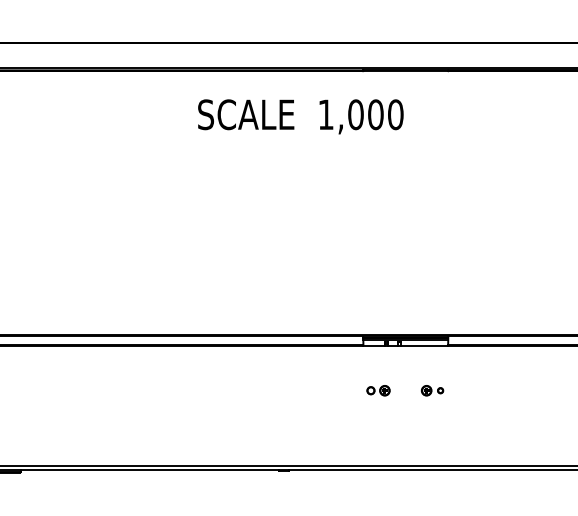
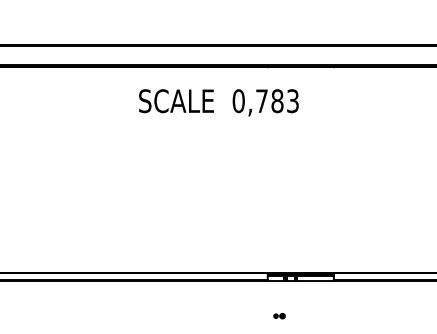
text: (360, 114) -> (265, 100), 1,000 -> 0,783
part: (378, 390) -> (279, 315), size x0.6
part: (432, 390) -> (321, 315), removed

